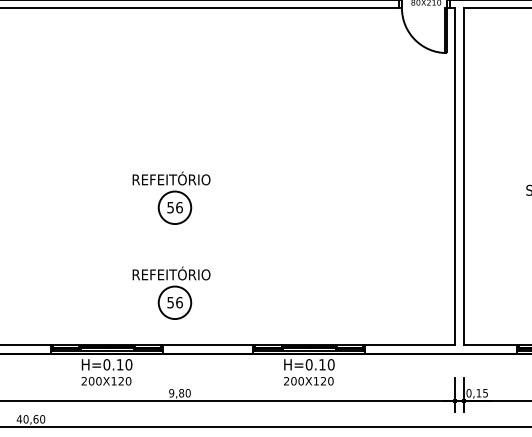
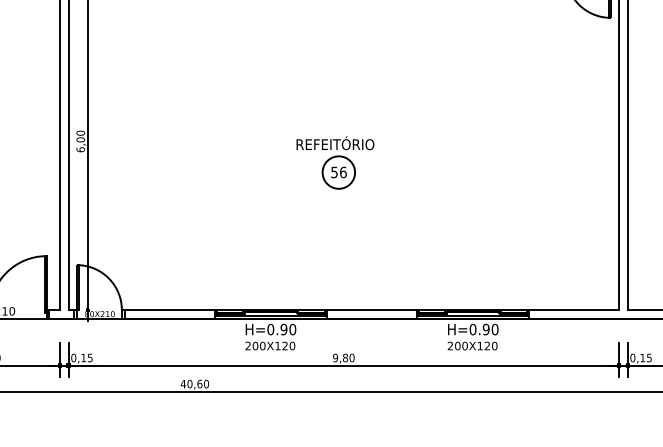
part: (171, 292) -> (335, 257), removed
text: (119, 364) -> (283, 329), H=0.10 -> H=0.90
text: (321, 364) -> (485, 329), H=0.10 -> H=0.90

